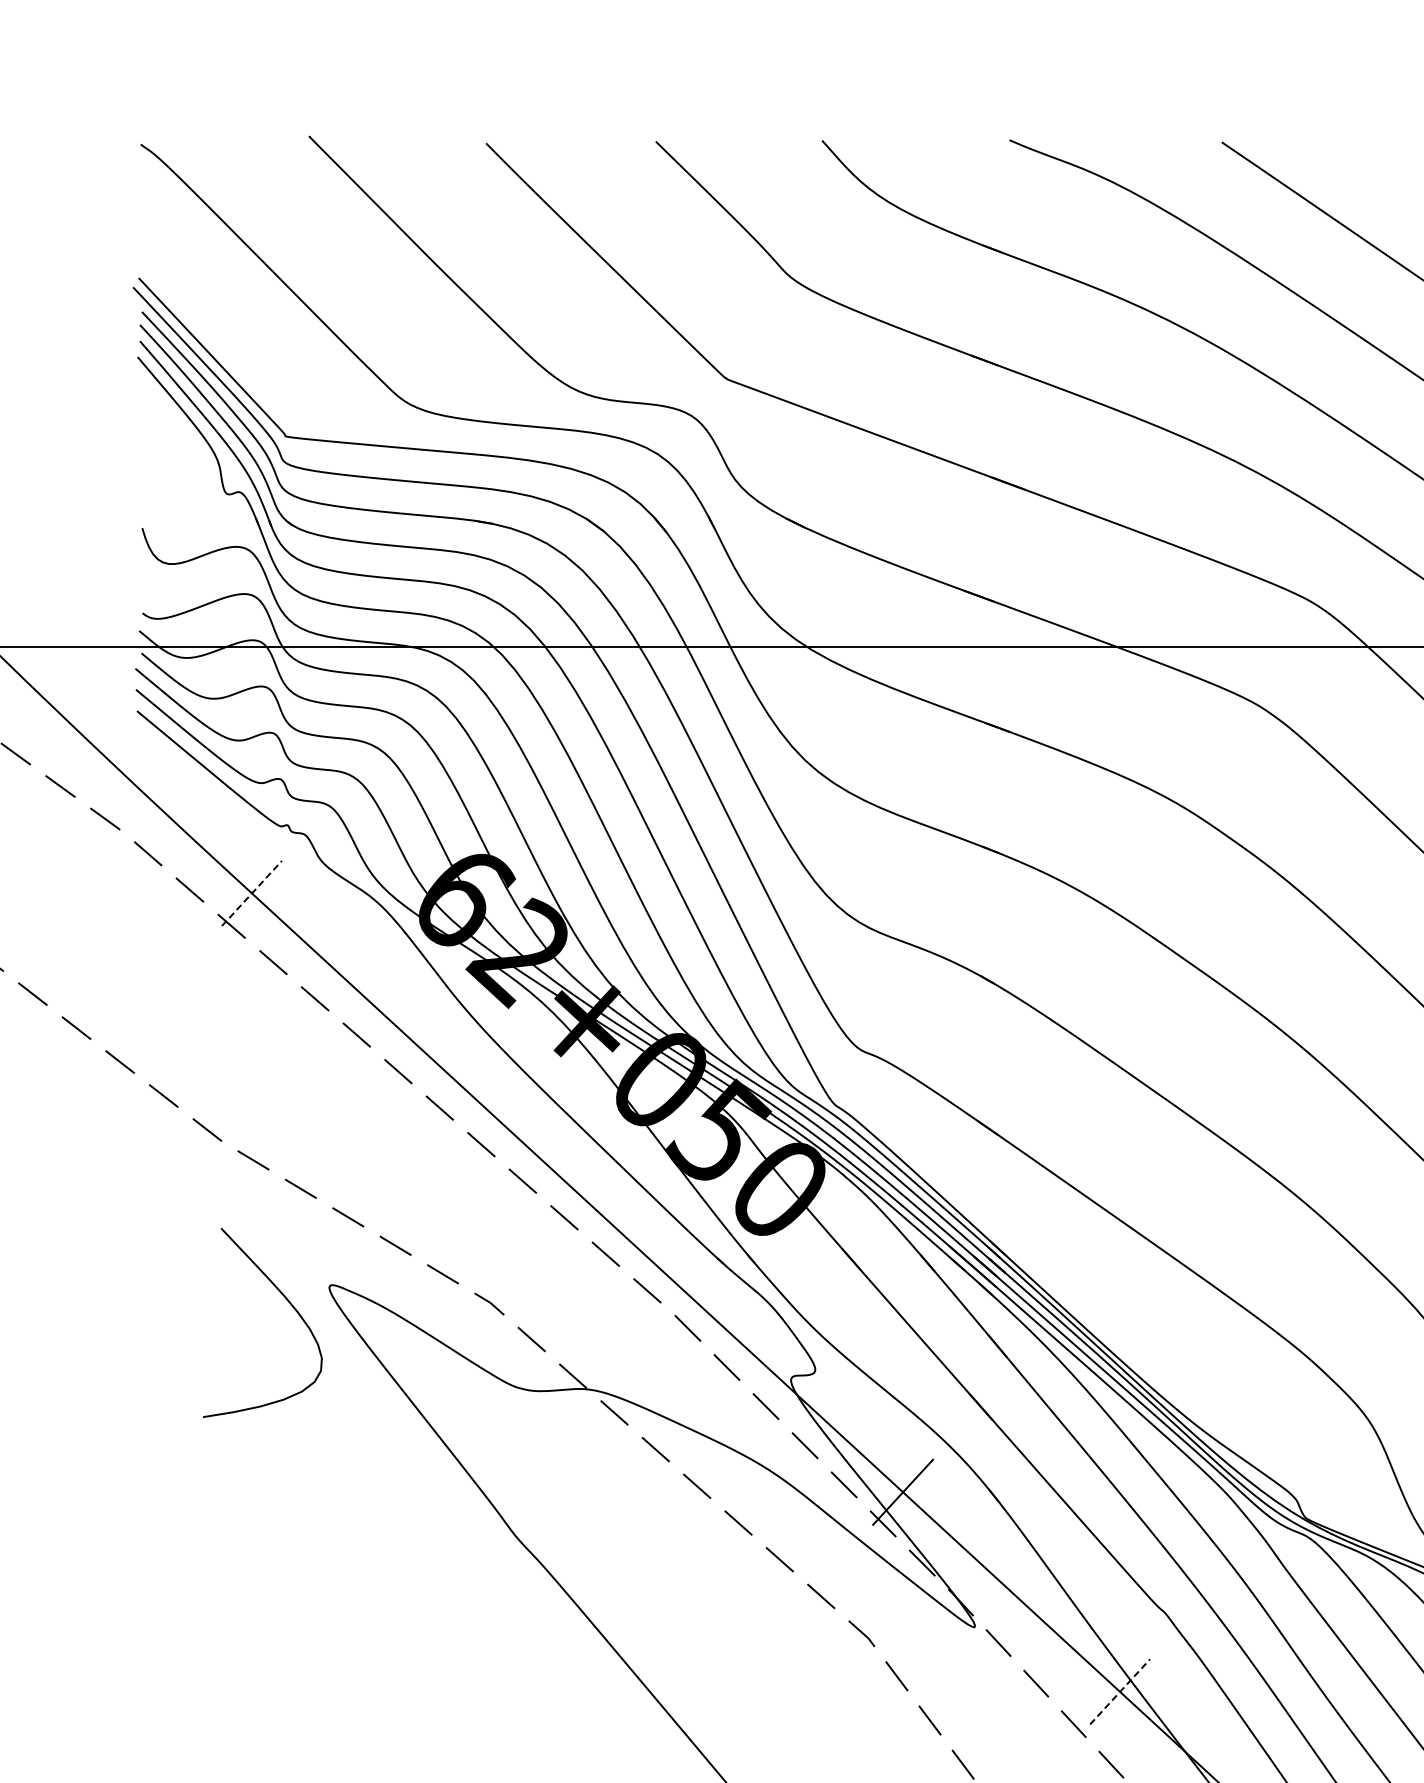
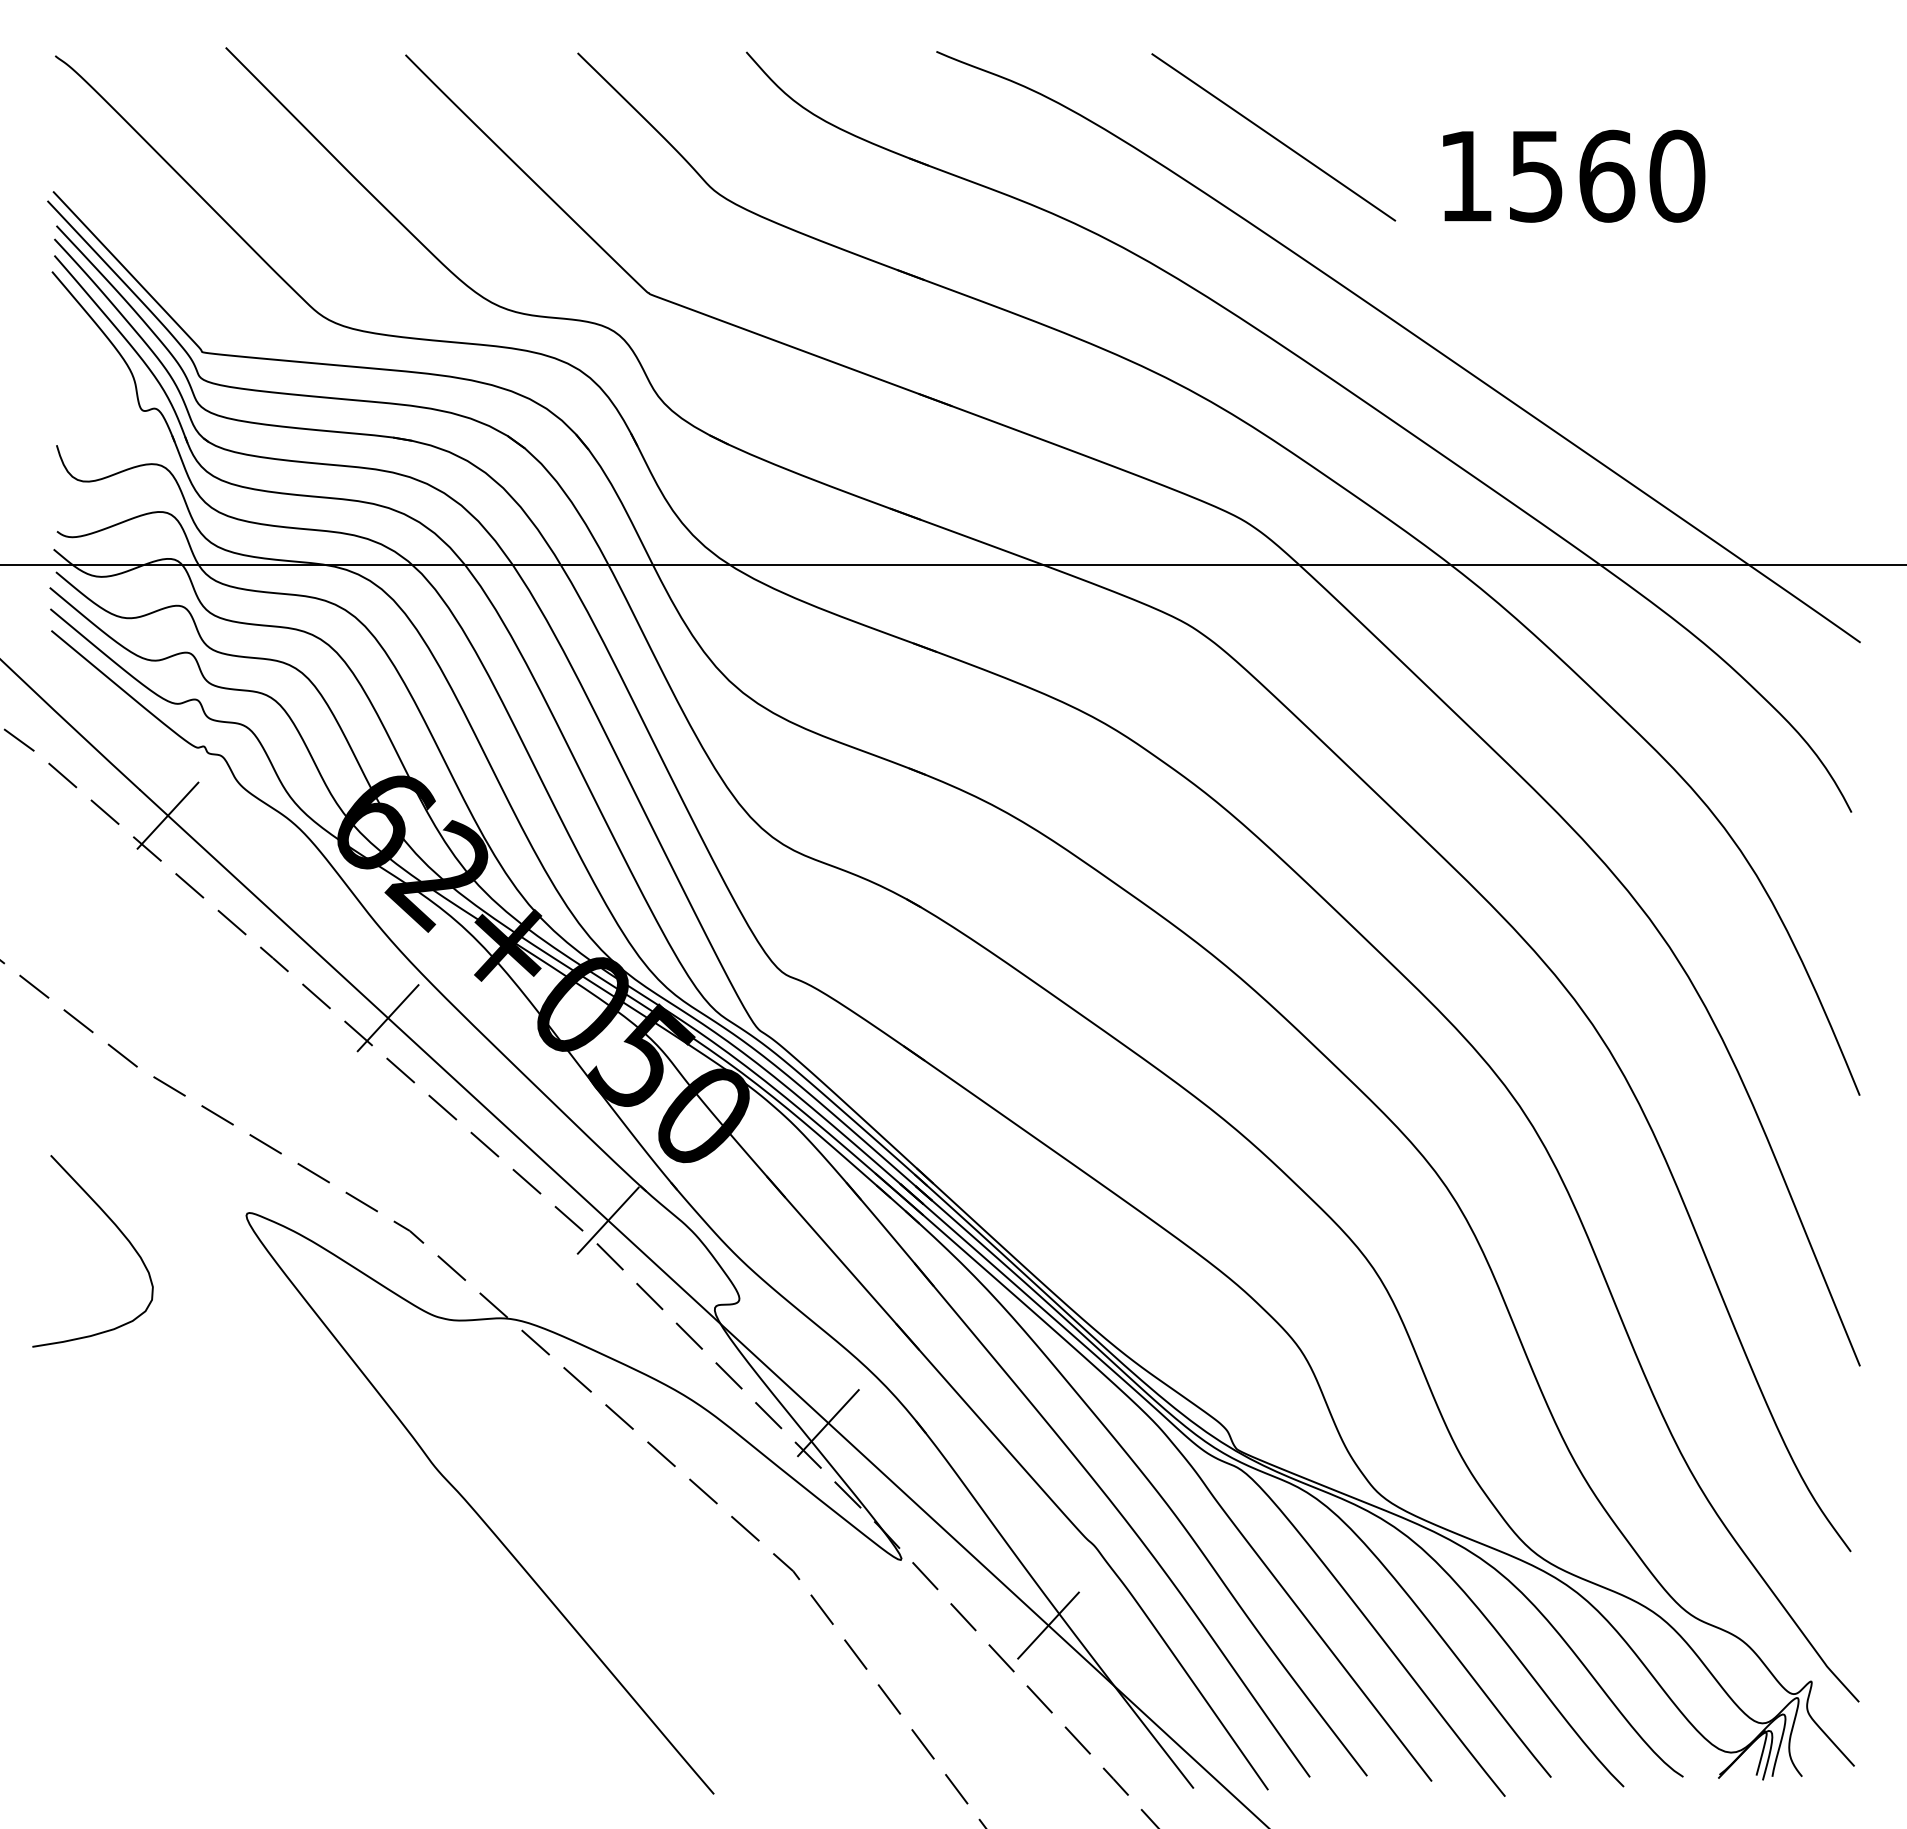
line: (252, 893) -> (168, 815), dashed -> solid
line: (468, 1093) -> (387, 1018), added
line: (685, 1292) -> (607, 1220), added
curve: (287, 1302) -> (118, 1230), moved
line: (1120, 1691) -> (1048, 1625), dashed -> solid

